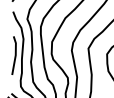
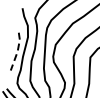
line: (15, 55) -> (17, 51), solid -> dashed

